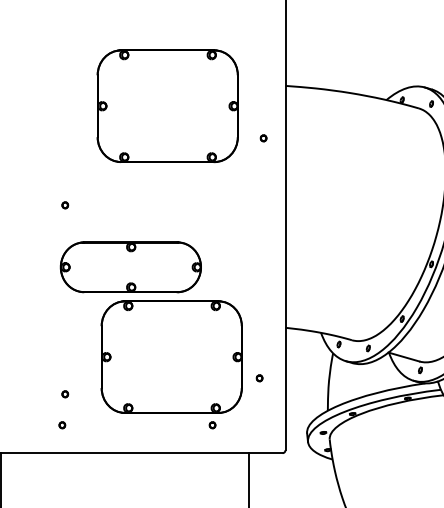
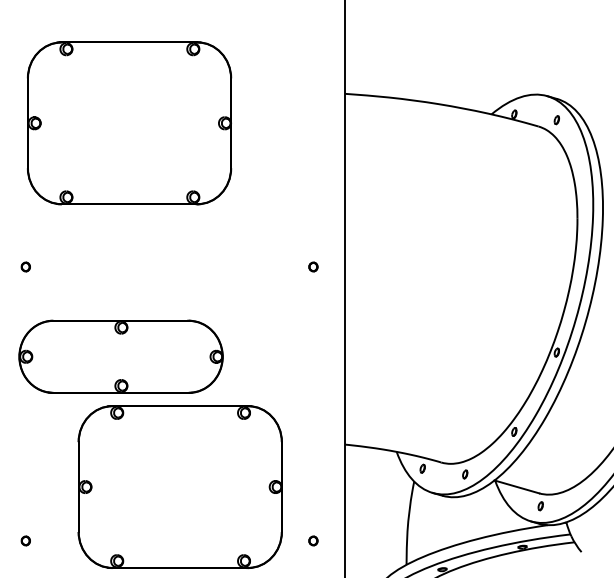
part: (167, 106) -> (129, 123), moved
part: (263, 138) -> (313, 267), moved
part: (259, 378) -> (313, 541), moved

